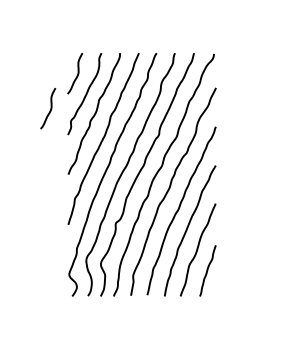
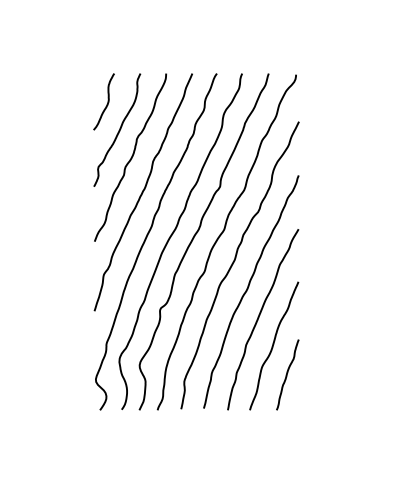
curve: (50, 108) -> (69, 150), removed

